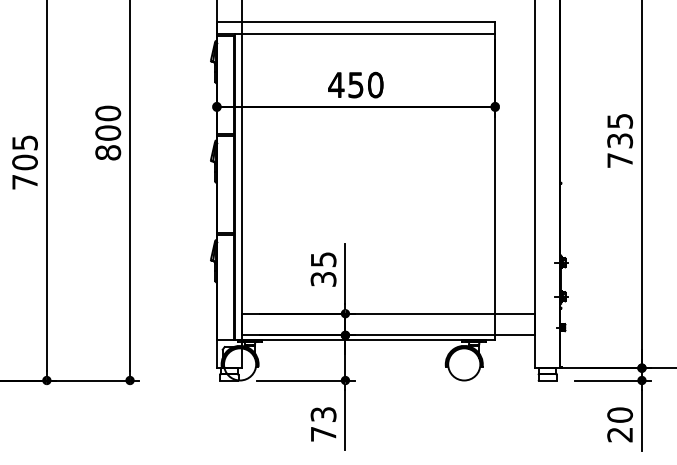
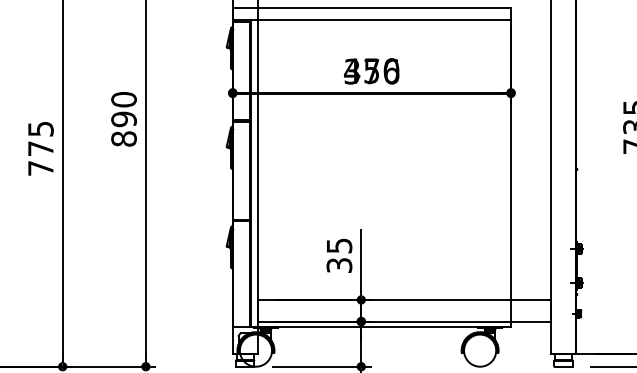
text: (355, 85) -> (371, 71), 450 -> 376
text: (108, 132) -> (124, 118), 800 -> 890
text: (24, 162) -> (40, 148), 705 -> 775

